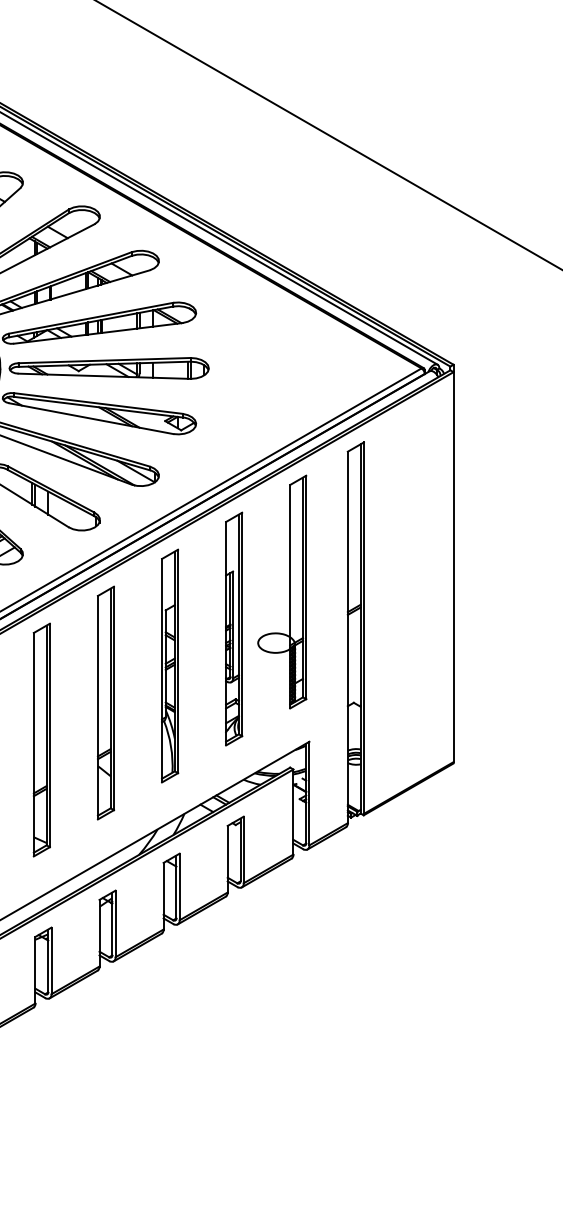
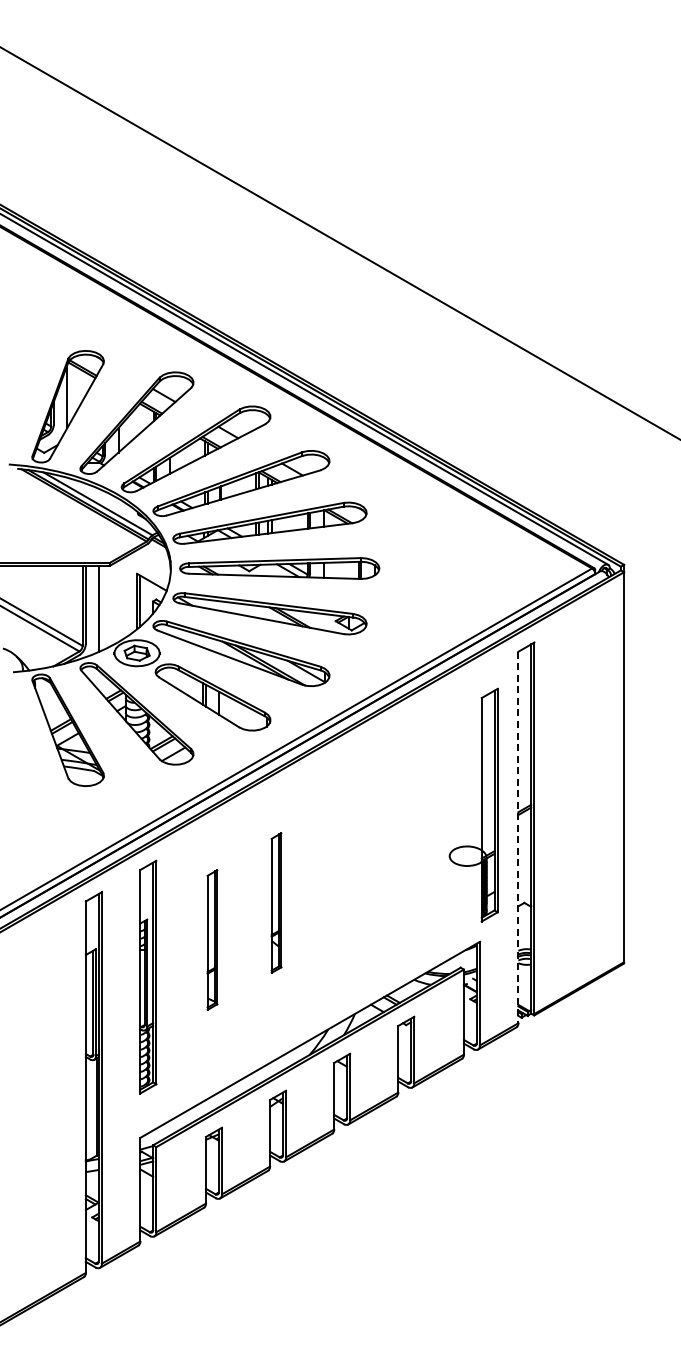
part: (289, 591) -> (481, 804), moved
part: (233, 628) -> (404, 828), removed
line: (347, 637) -> (518, 837), solid -> dashed
part: (169, 665) -> (340, 865), removed
part: (105, 702) -> (276, 902), size x0.6
part: (41, 739) -> (212, 939), size x0.6

